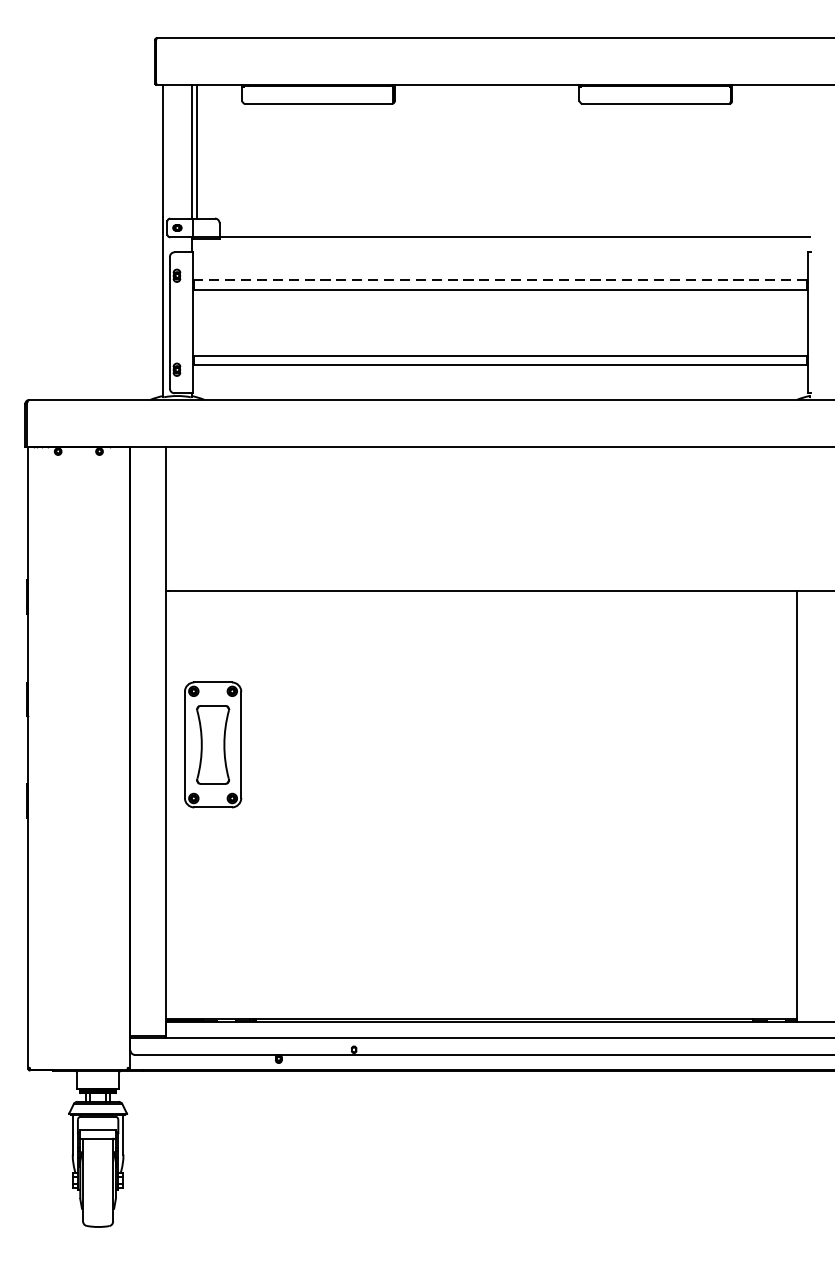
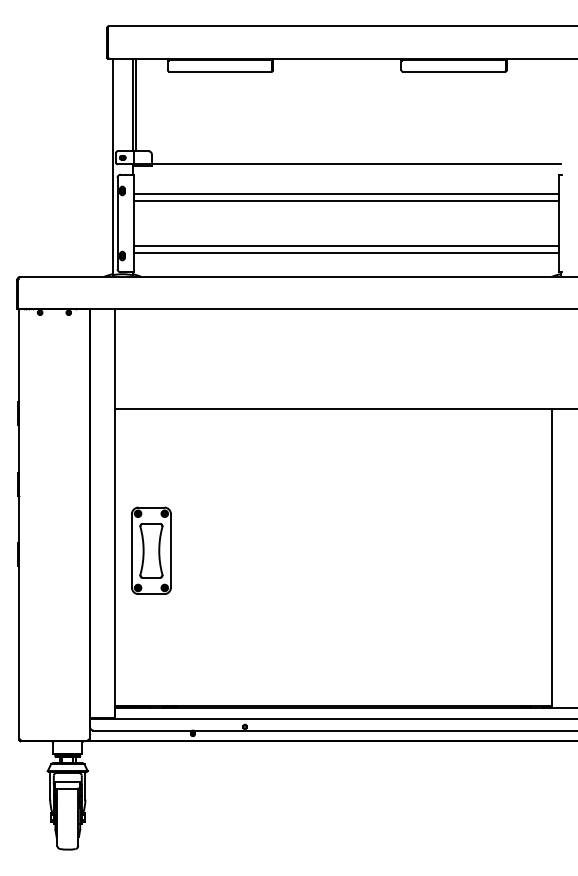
line: (500, 280) -> (346, 194), dashed -> solid
part: (213, 744) -> (151, 550), moved

